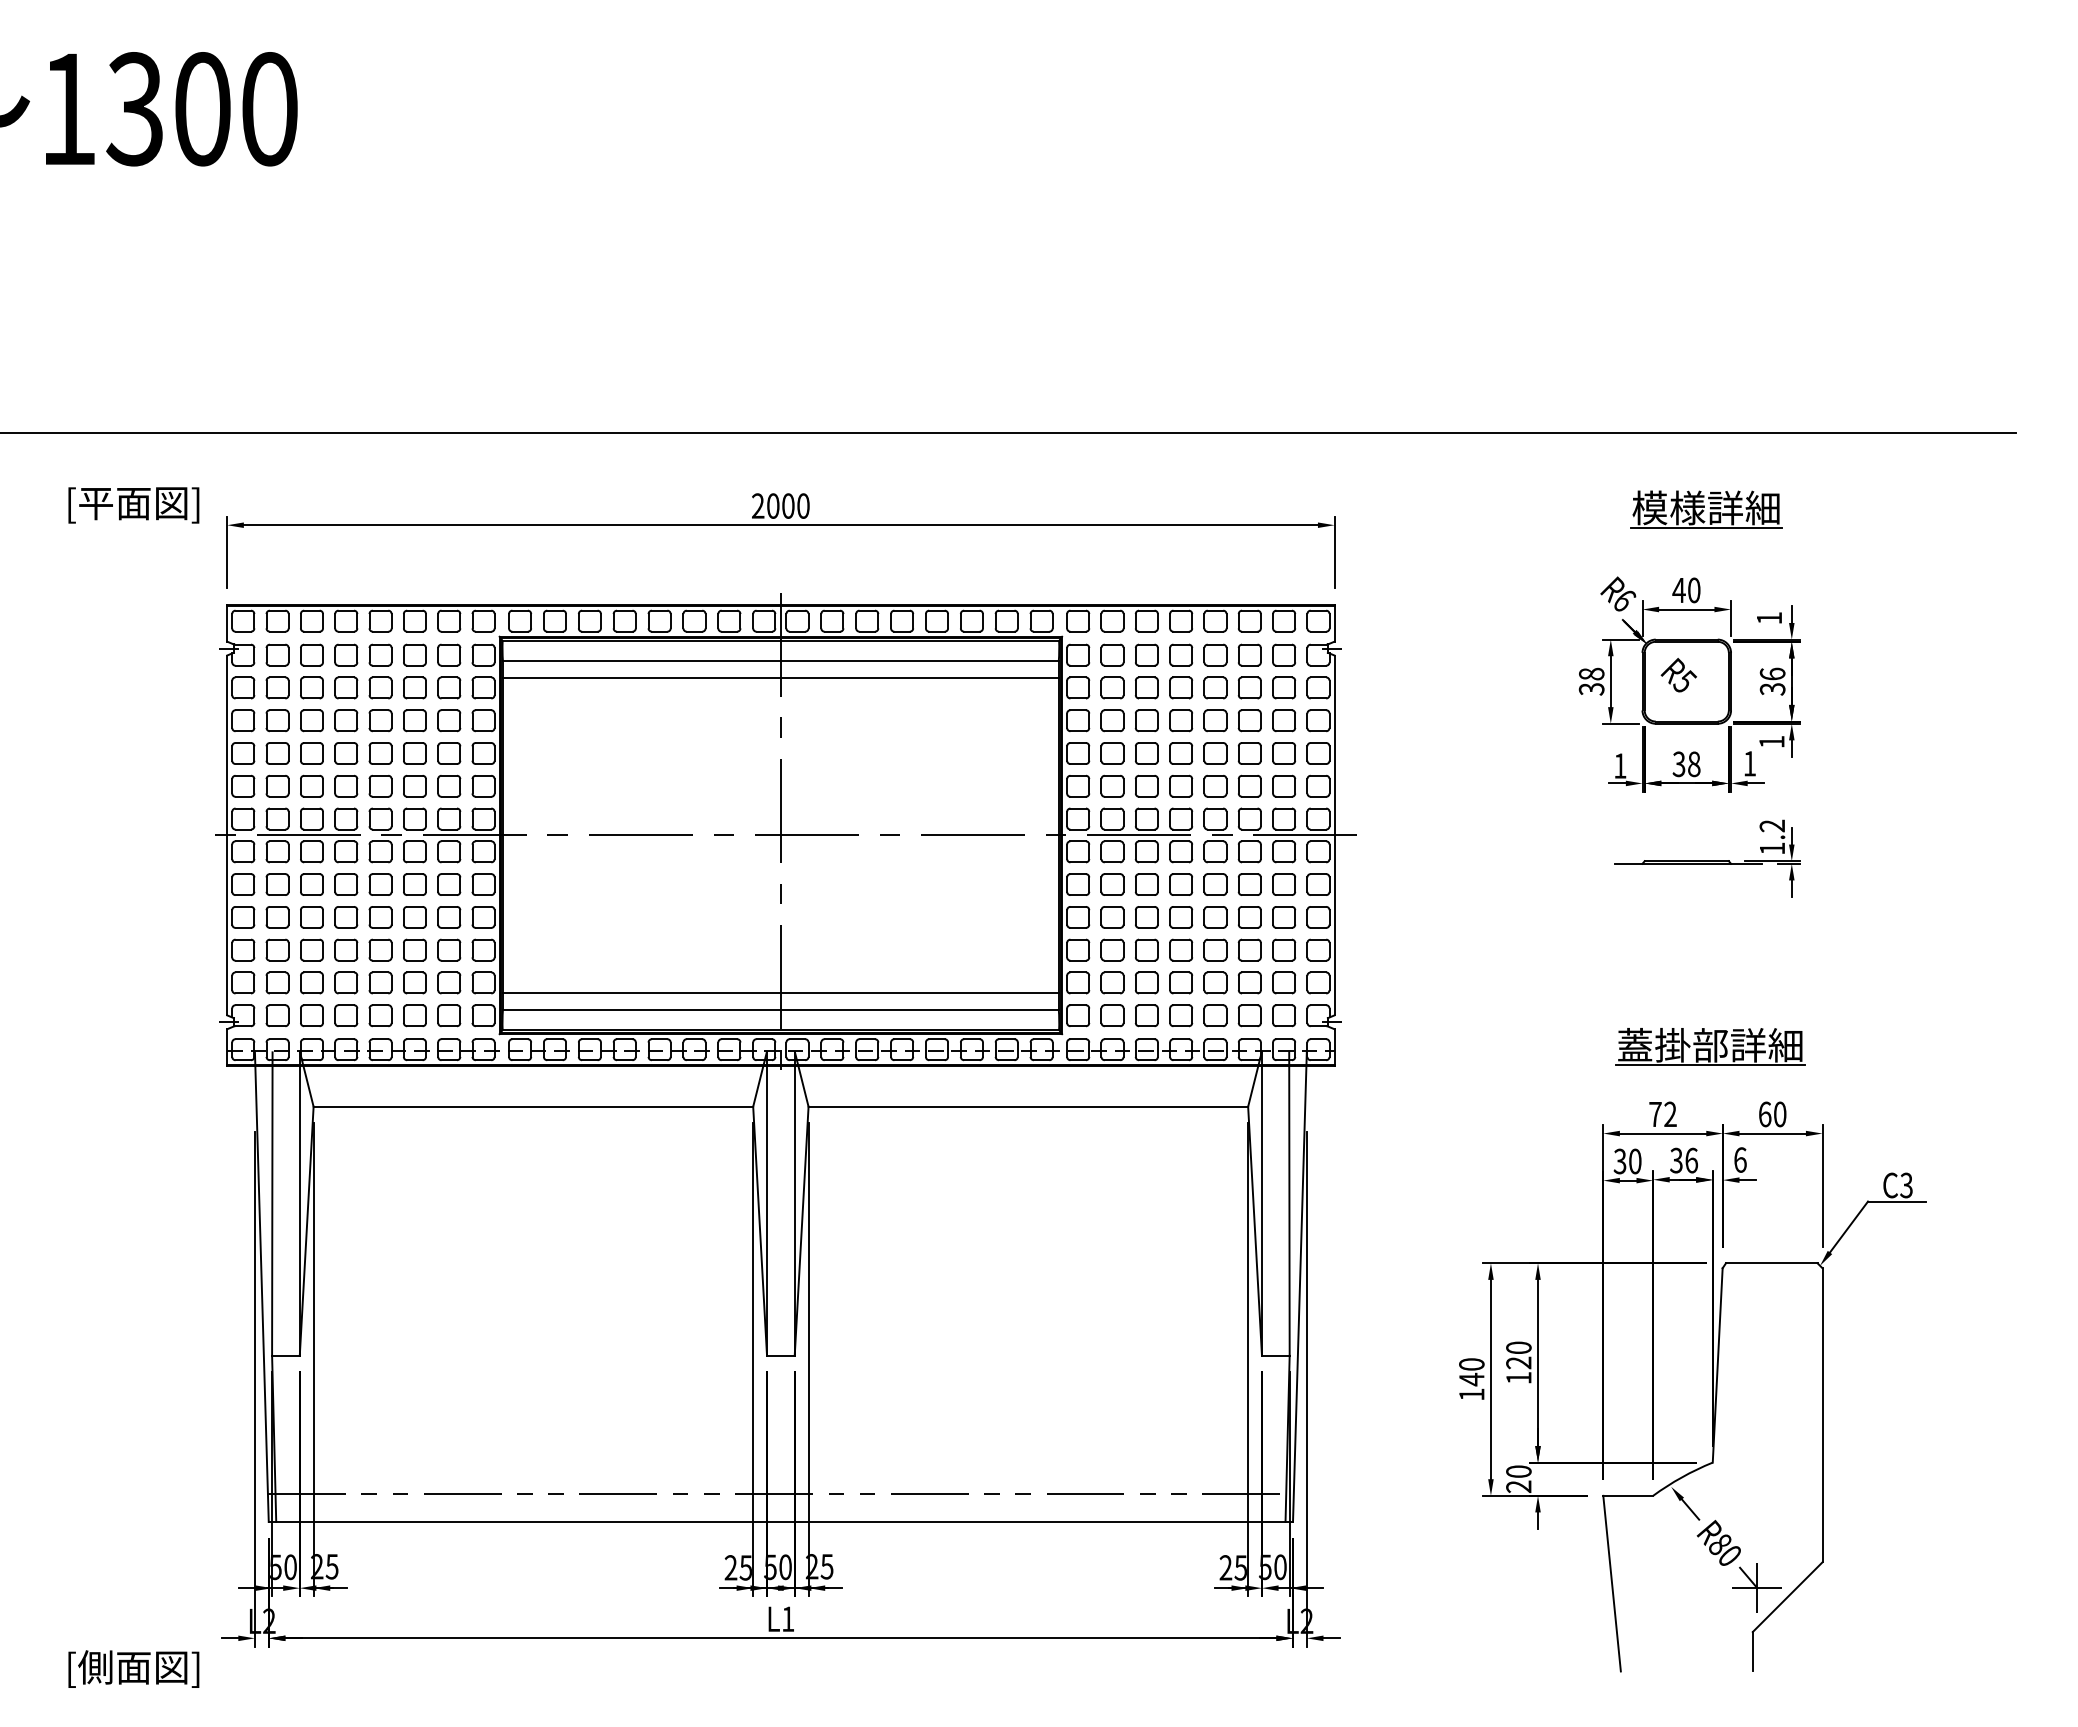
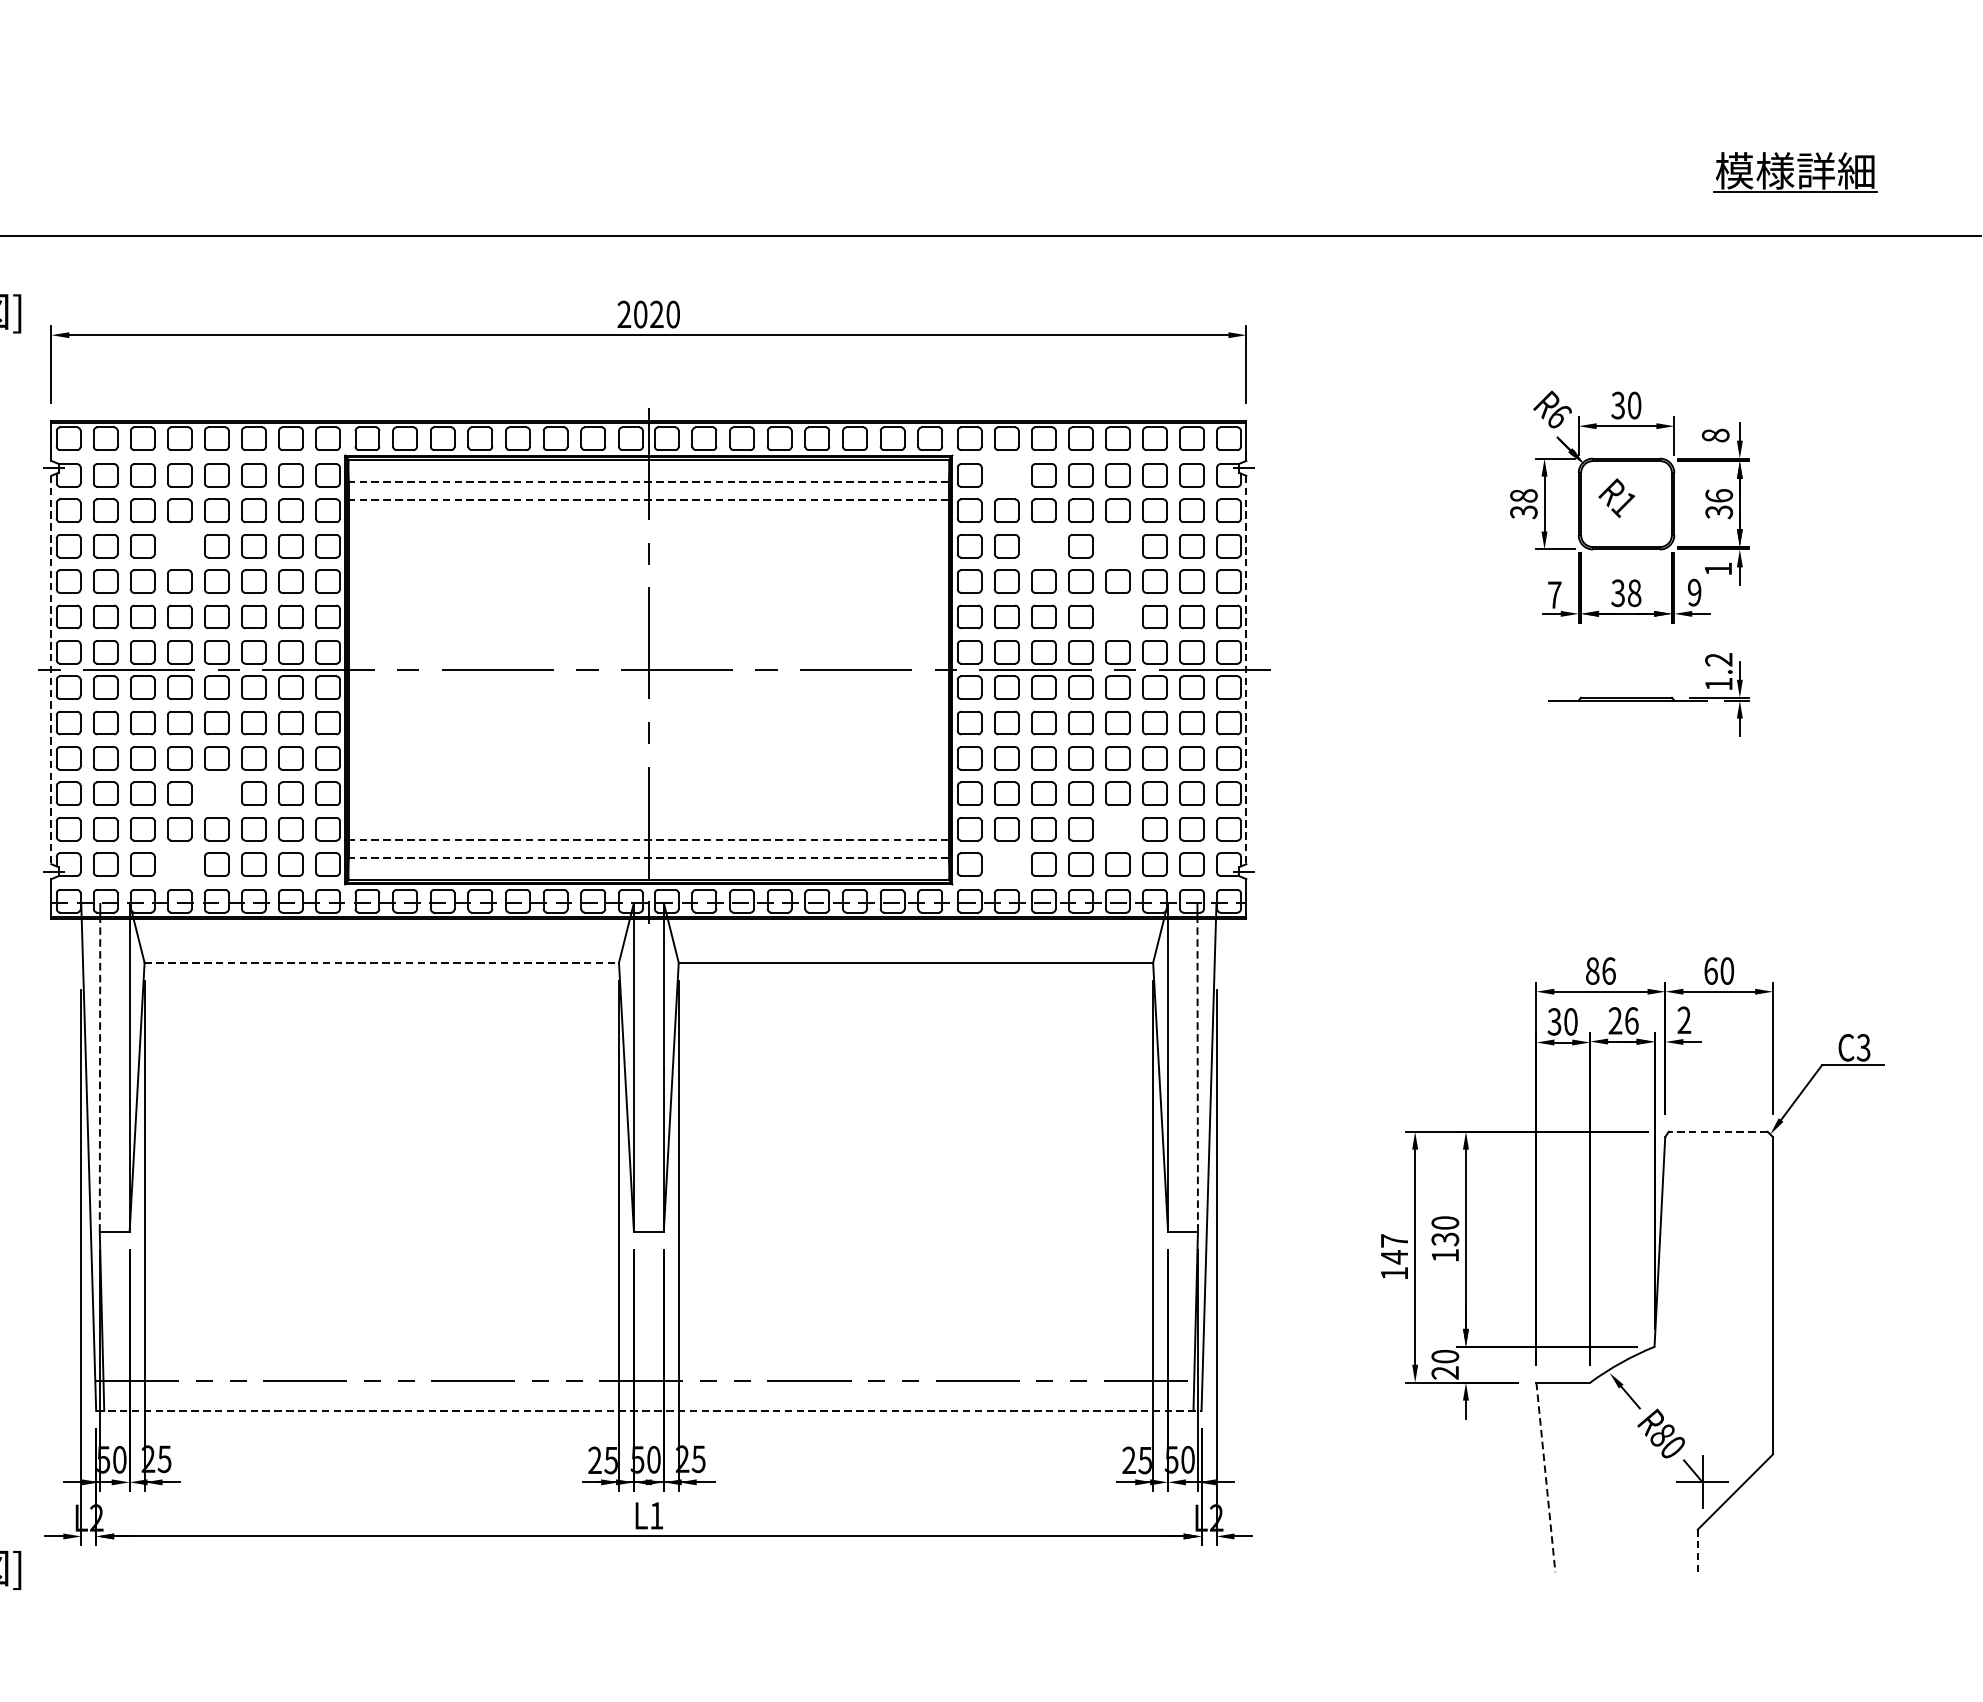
text: (788, 505) -> (657, 313), 2000 -> 2020
part: (1706, 509) -> (1795, 172), moved
text: (1678, 590) -> (1617, 405), 40 -> 30
text: (1769, 618) -> (1715, 435), 1 -> 8
part: (1112, 654) -> (1006, 474), removed
line: (780, 661) -> (648, 482), solid -> dashed
line: (780, 677) -> (648, 499), solid -> dashed
text: (1684, 682) -> (1624, 504), R5 -> R1
part: (346, 720) -> (180, 545), removed
part: (1146, 720) -> (1043, 545), removed
part: (1215, 720) -> (1117, 545), removed
text: (1749, 763) -> (1694, 592), 1 -> 9
text: (1620, 765) -> (1554, 594), 1 -> 7
part: (1215, 786) -> (1117, 617), removed
line: (227, 835) -> (51, 670), solid -> dashed
line: (1334, 835) -> (1246, 670), solid -> dashed
part: (380, 949) -> (216, 793), removed
part: (1215, 982) -> (1117, 828), removed
line: (780, 993) -> (648, 840), solid -> dashed
line: (780, 1009) -> (648, 857), solid -> dashed
part: (346, 1015) -> (180, 864), removed
part: (1112, 1015) -> (1006, 864), removed
part: (1710, 1046) -> (1652, 897), removed
line: (533, 1106) -> (381, 962), solid -> dashed
text: (1662, 1114) -> (1600, 971), 72 -> 86
text: (1740, 1159) -> (1684, 1019), 6 -> 2
text: (1676, 1160) -> (1615, 1020), 36 -> 26
line: (272, 1211) -> (100, 1075), solid -> dashed
line: (1289, 1211) -> (1197, 1075), solid -> dashed
line: (1771, 1263) -> (1717, 1131), solid -> dashed
text: (1518, 1362) -> (1444, 1238), 120 -> 130
text: (1471, 1364) -> (1394, 1240), 140 -> 147
line: (781, 1521) -> (649, 1410), solid -> dashed
line: (1612, 1584) -> (1546, 1478), solid -> dashed
line: (1752, 1651) -> (1697, 1550), solid -> dashed

